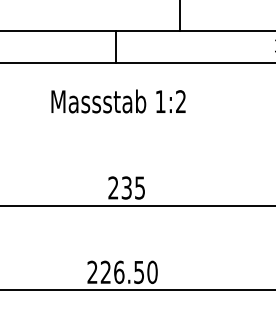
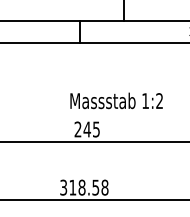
text: (118, 100) -> (116, 100), moved
text: (125, 187) -> (86, 129), 235 -> 245
text: (122, 272) -> (84, 187), 226.50 -> 318.58

